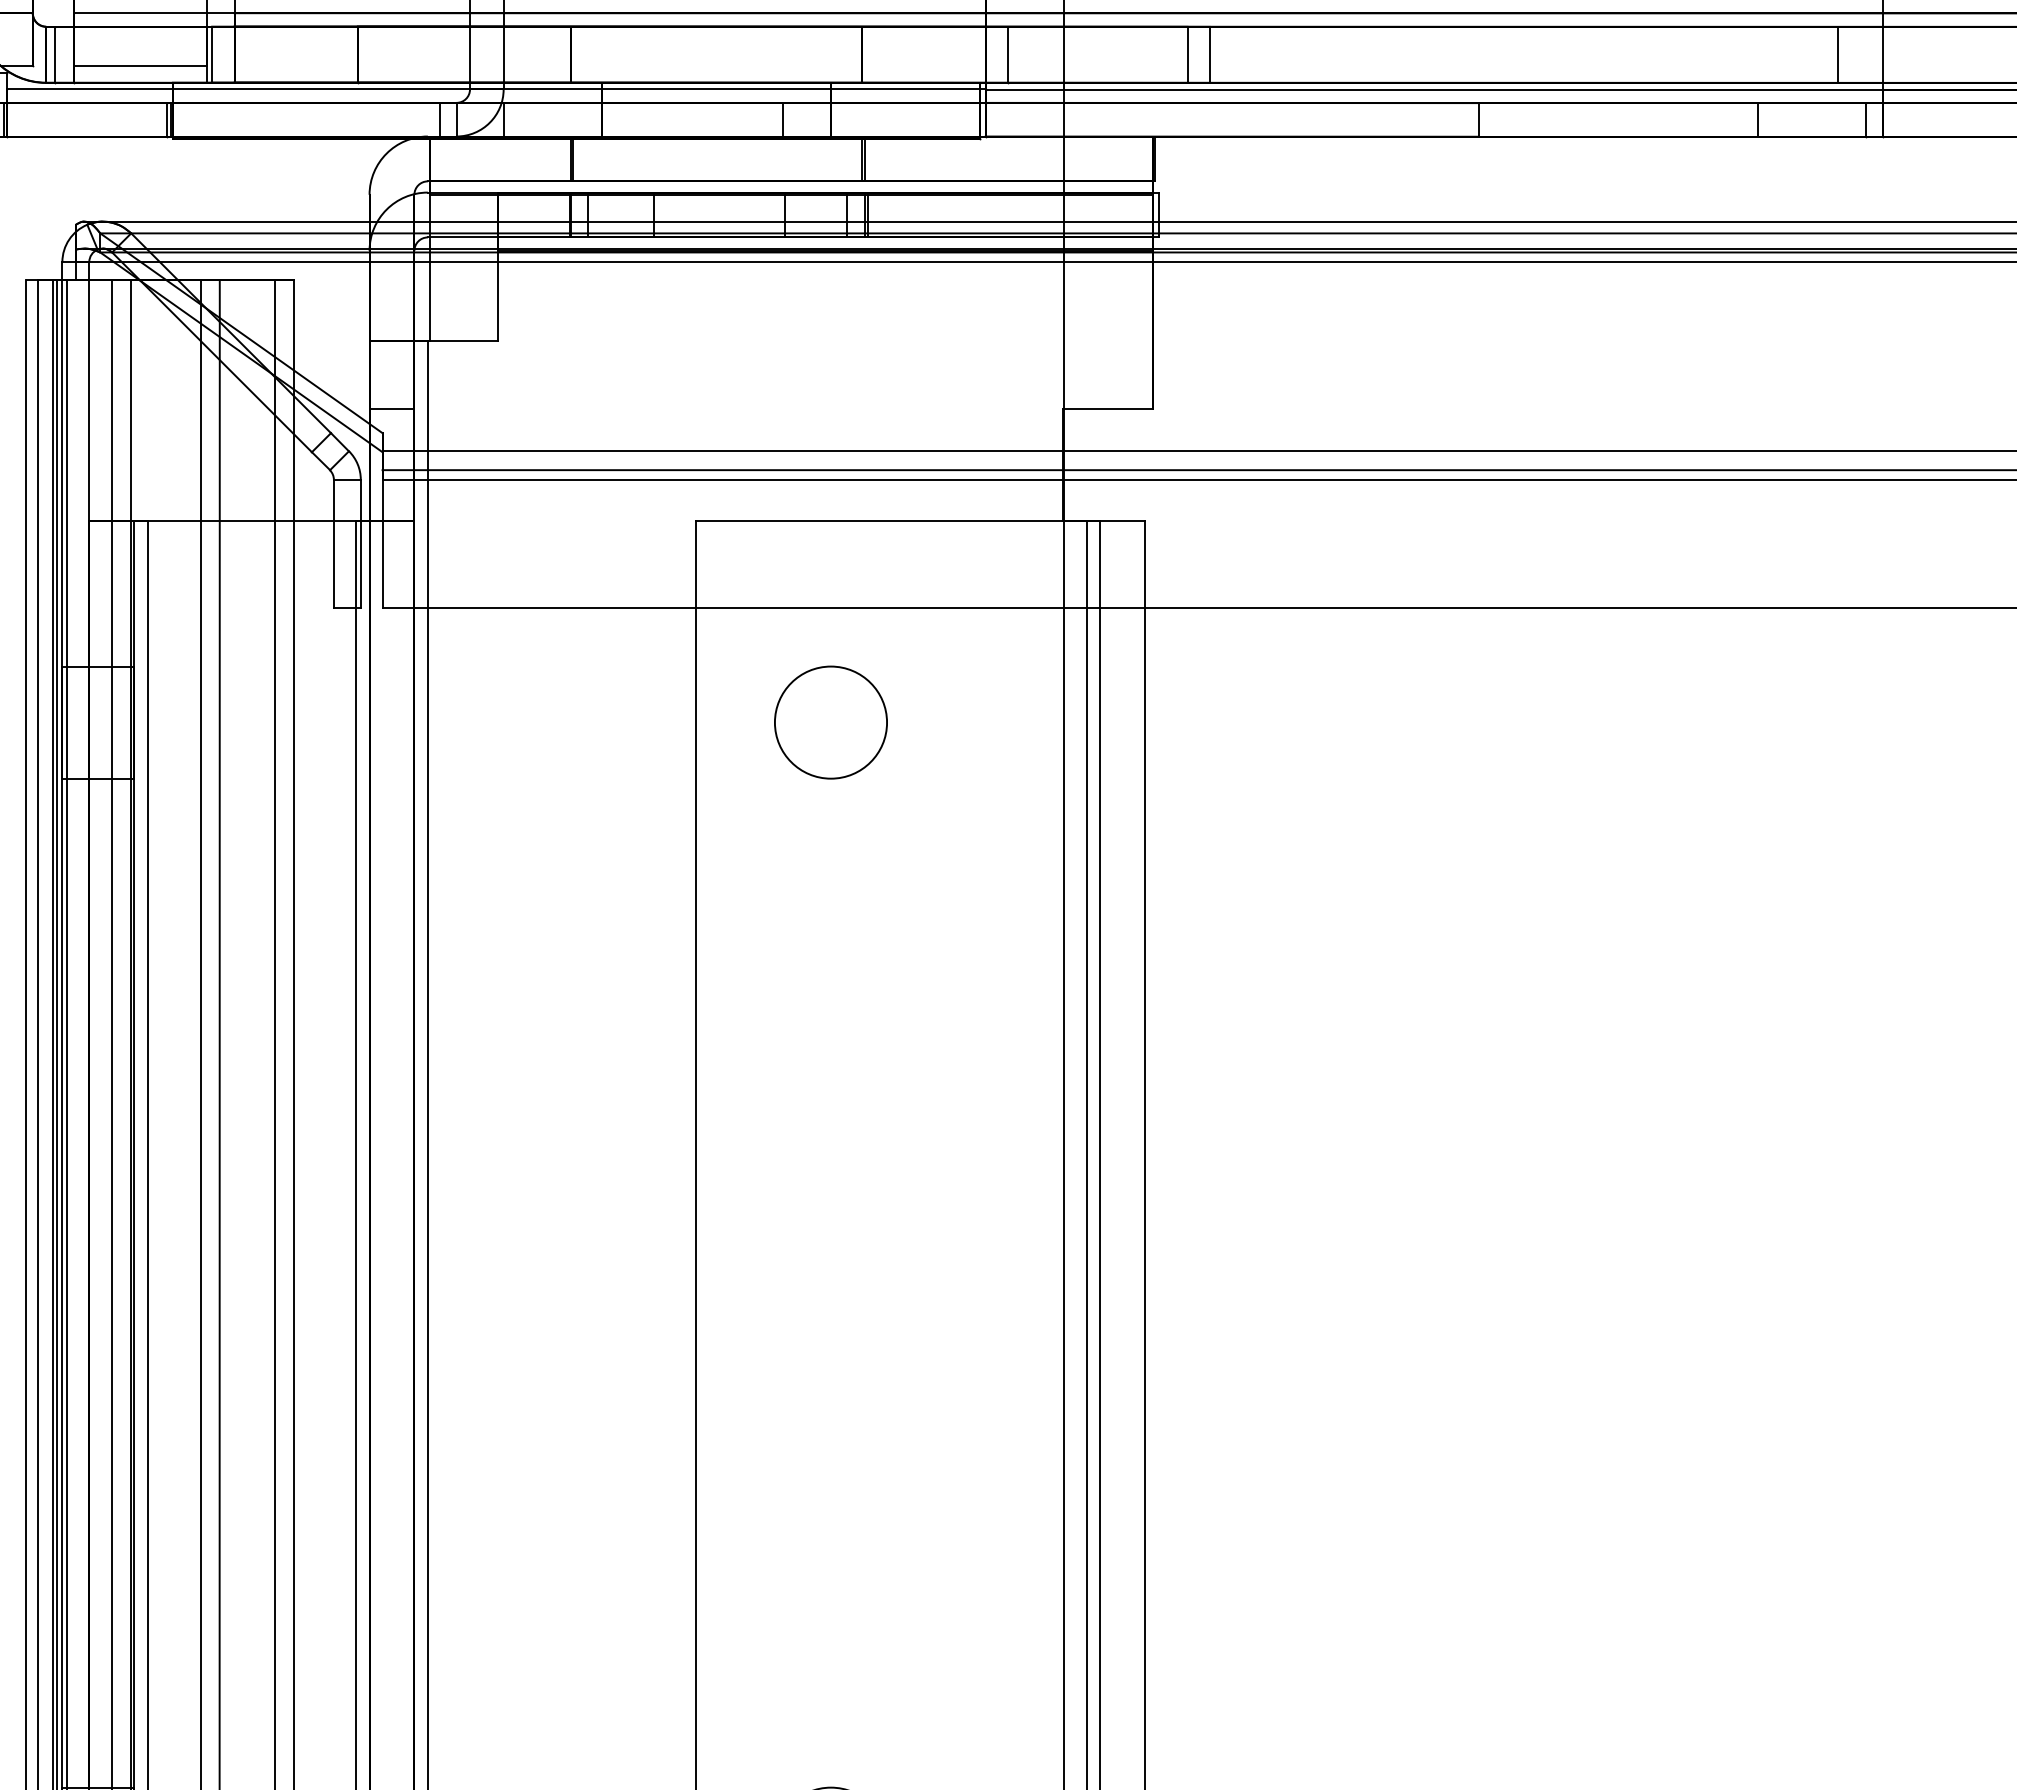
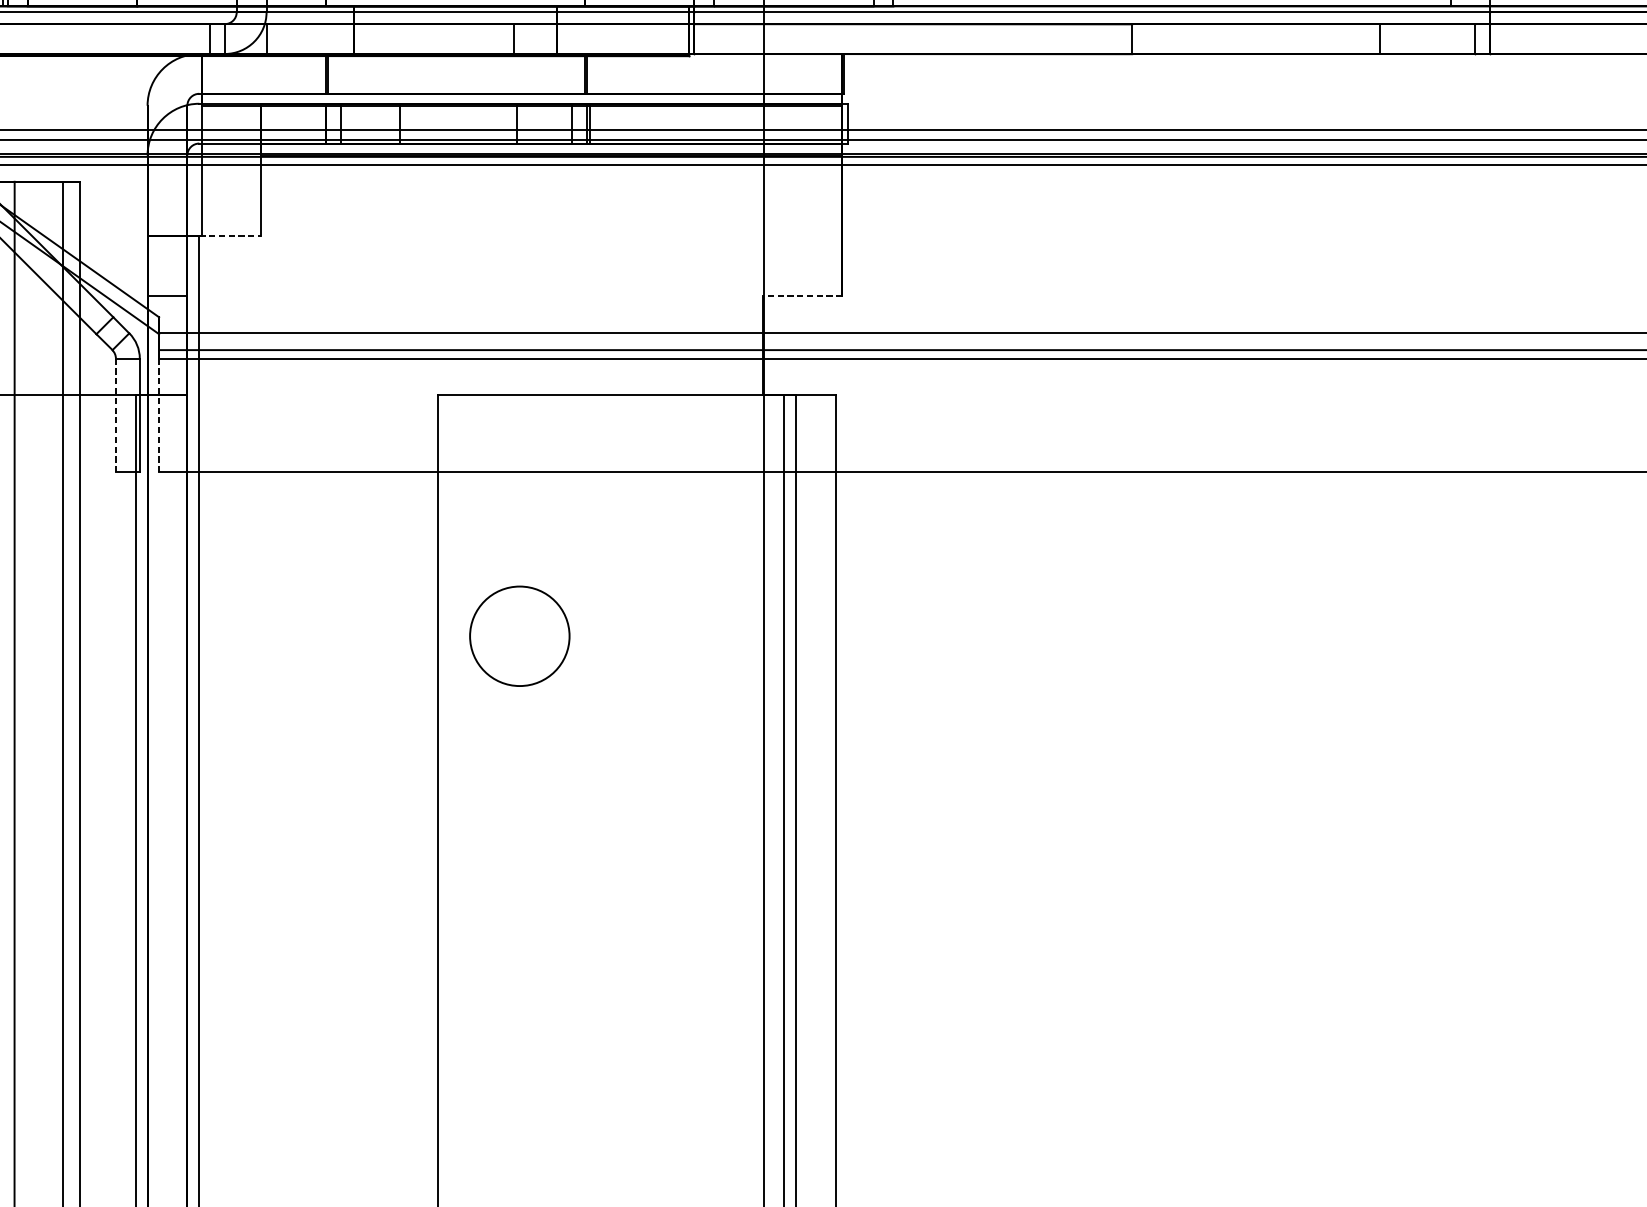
line: (462, 341) -> (230, 235), solid -> dashed
line: (1107, 408) -> (802, 295), solid -> dashed
line: (333, 543) -> (115, 415), solid -> dashed
line: (382, 543) -> (159, 415), solid -> dashed
circle: (830, 722) -> (519, 636), moved

